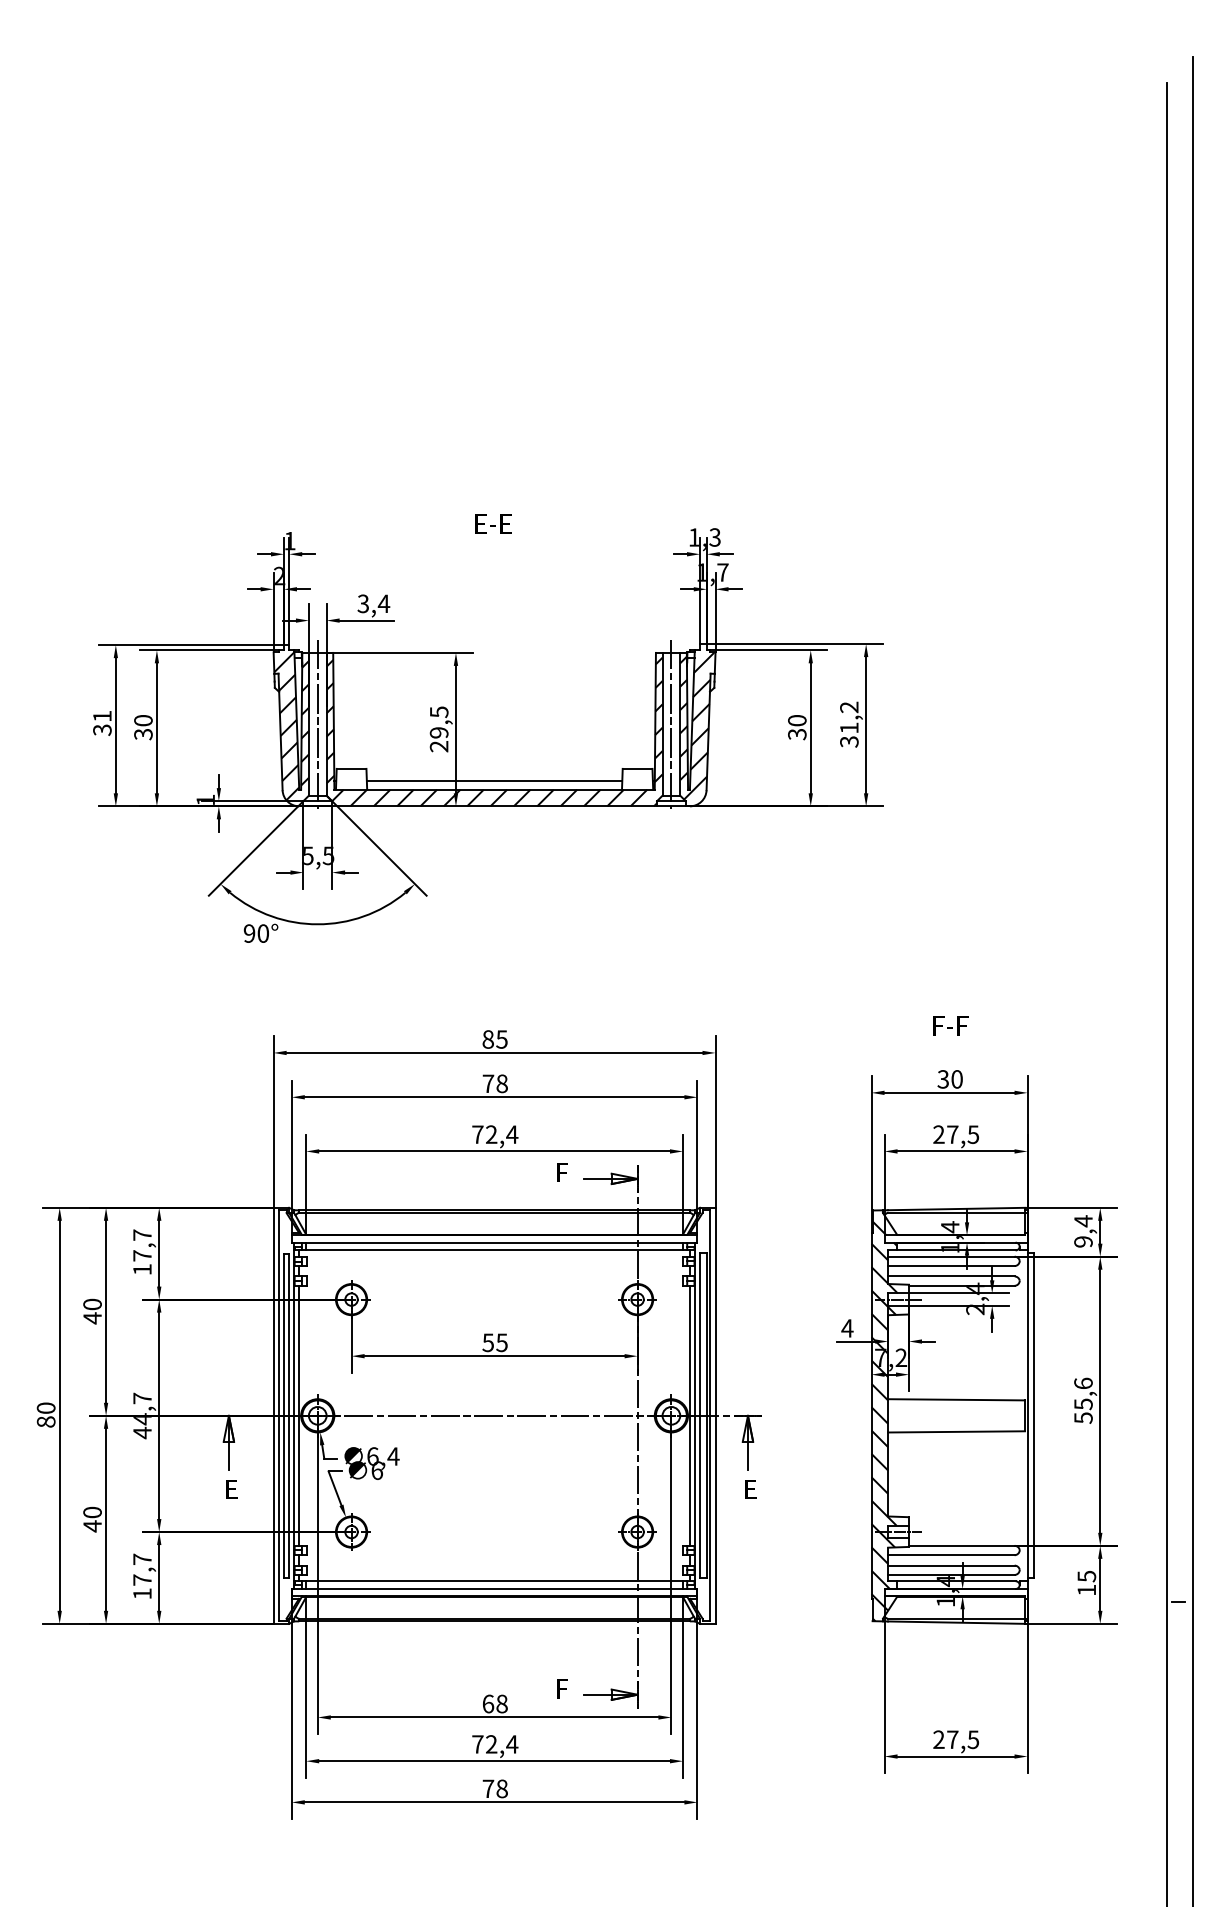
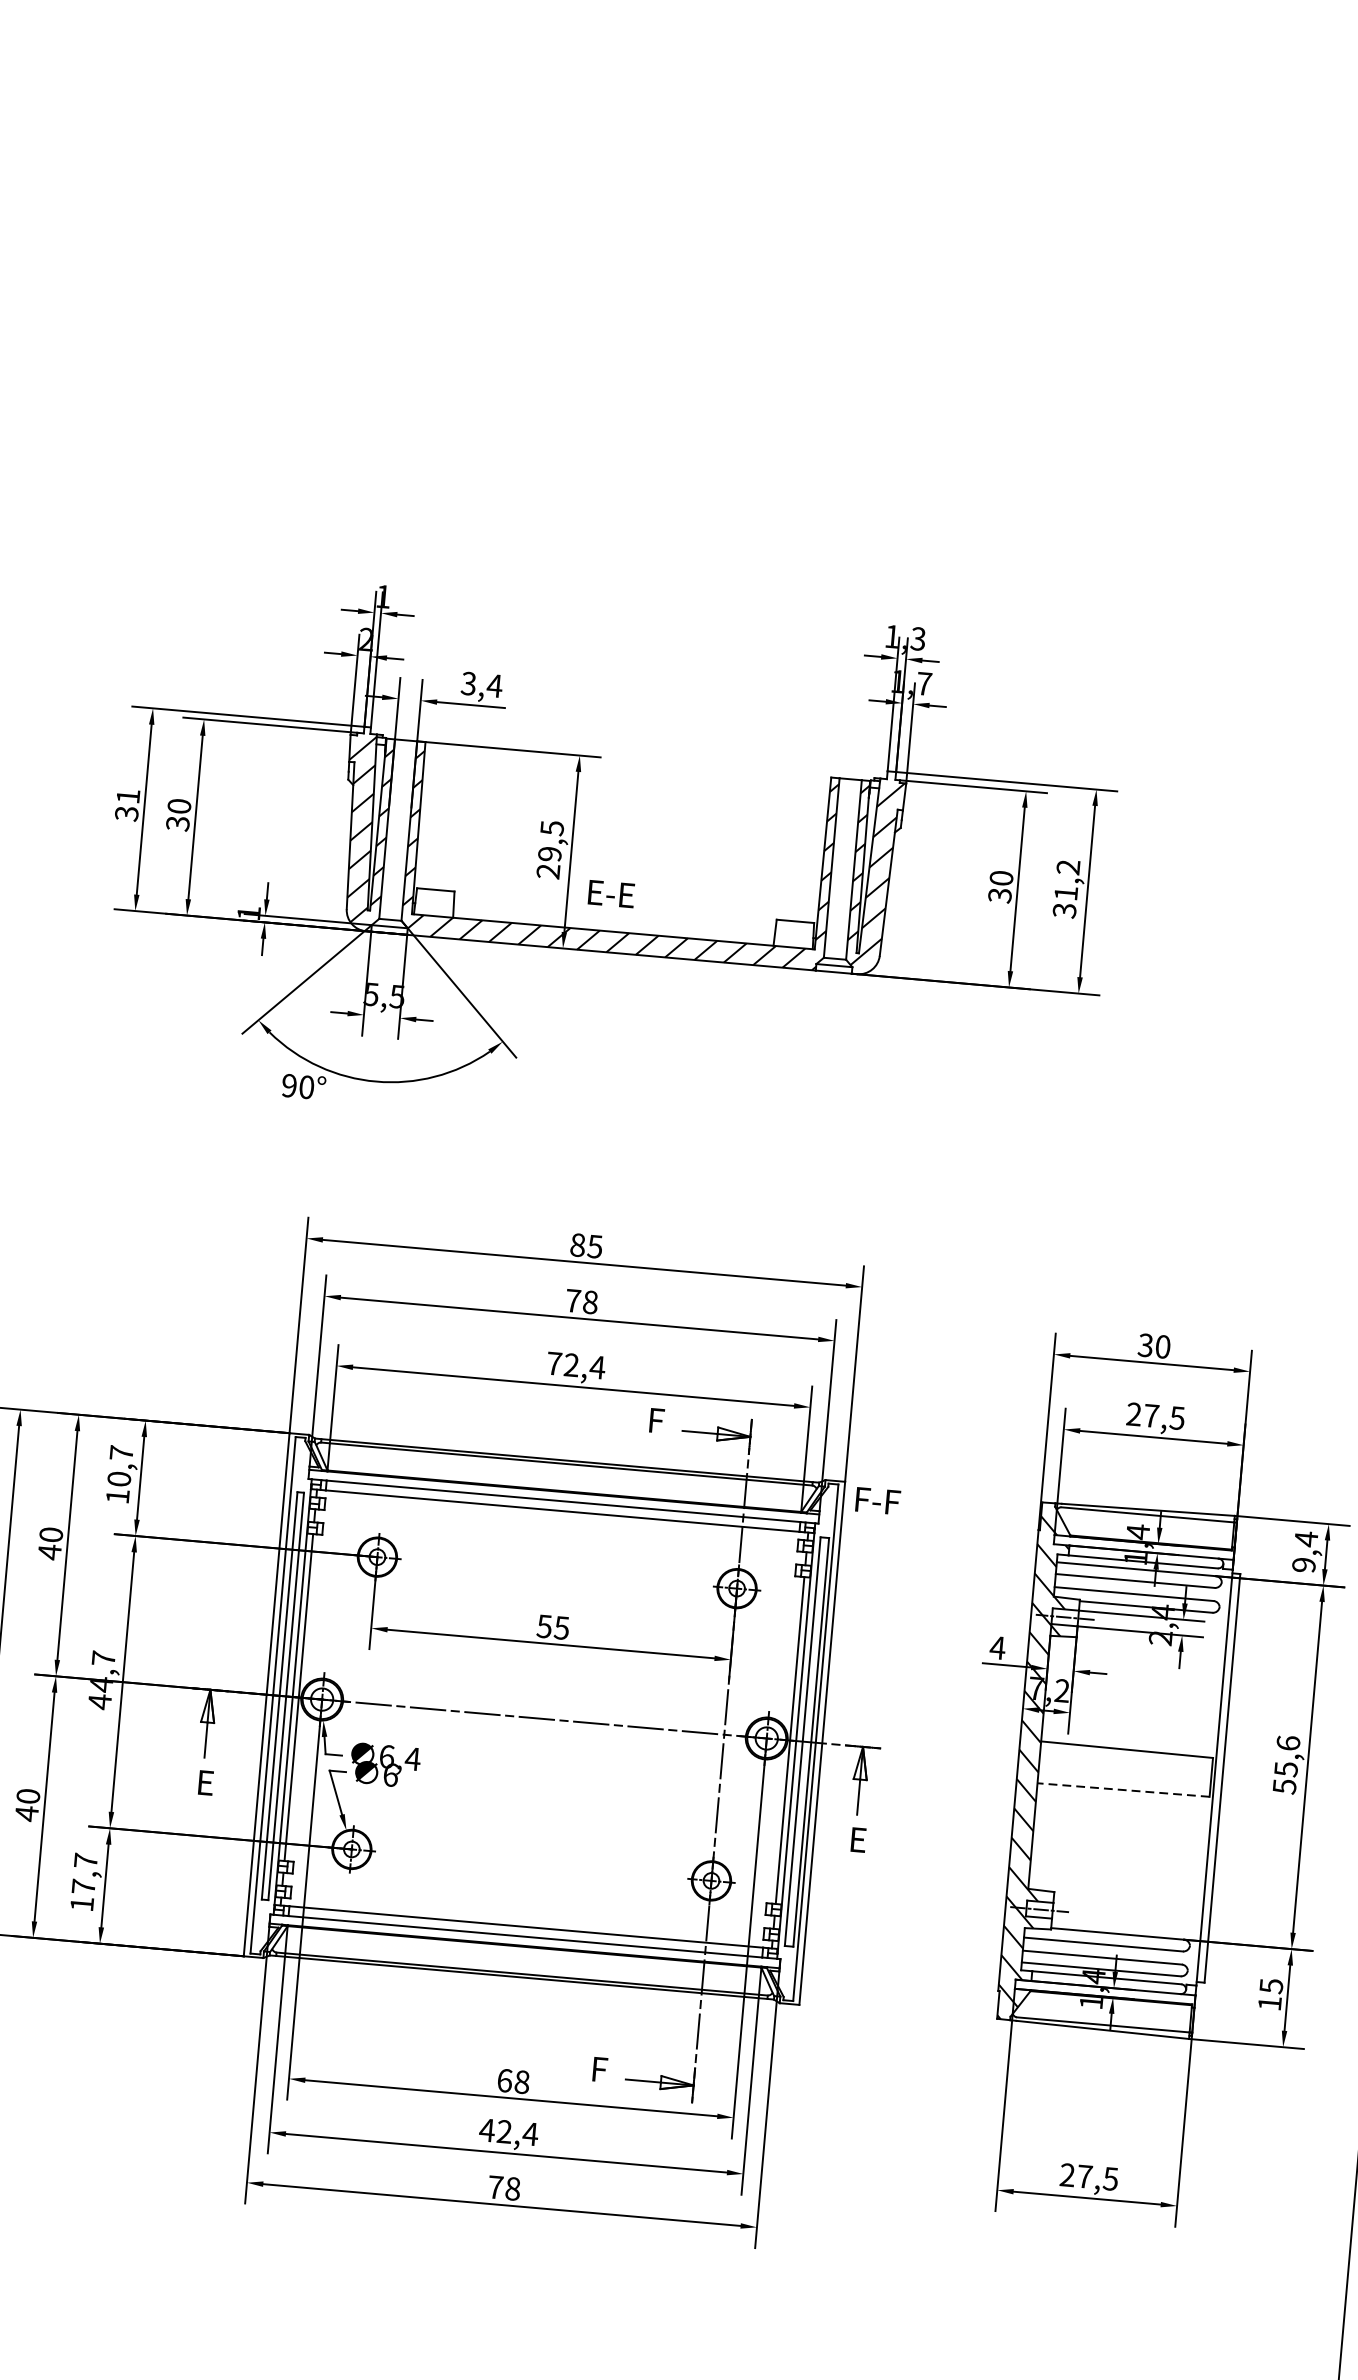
text: (493, 523) -> (611, 893), moved
line: (317, 723) -> (397, 829), removed
line: (671, 723) -> (843, 868), removed
line: (494, 780) -> (614, 920), removed
text: (950, 1025) -> (877, 1500), moved
text: (142, 1255) -> (119, 1478), 17,7 -> 10,7
line: (956, 1431) -> (1123, 1789), solid -> dashed
text: (477, 1744) -> (486, 2130), 72,4 -> 42,4

